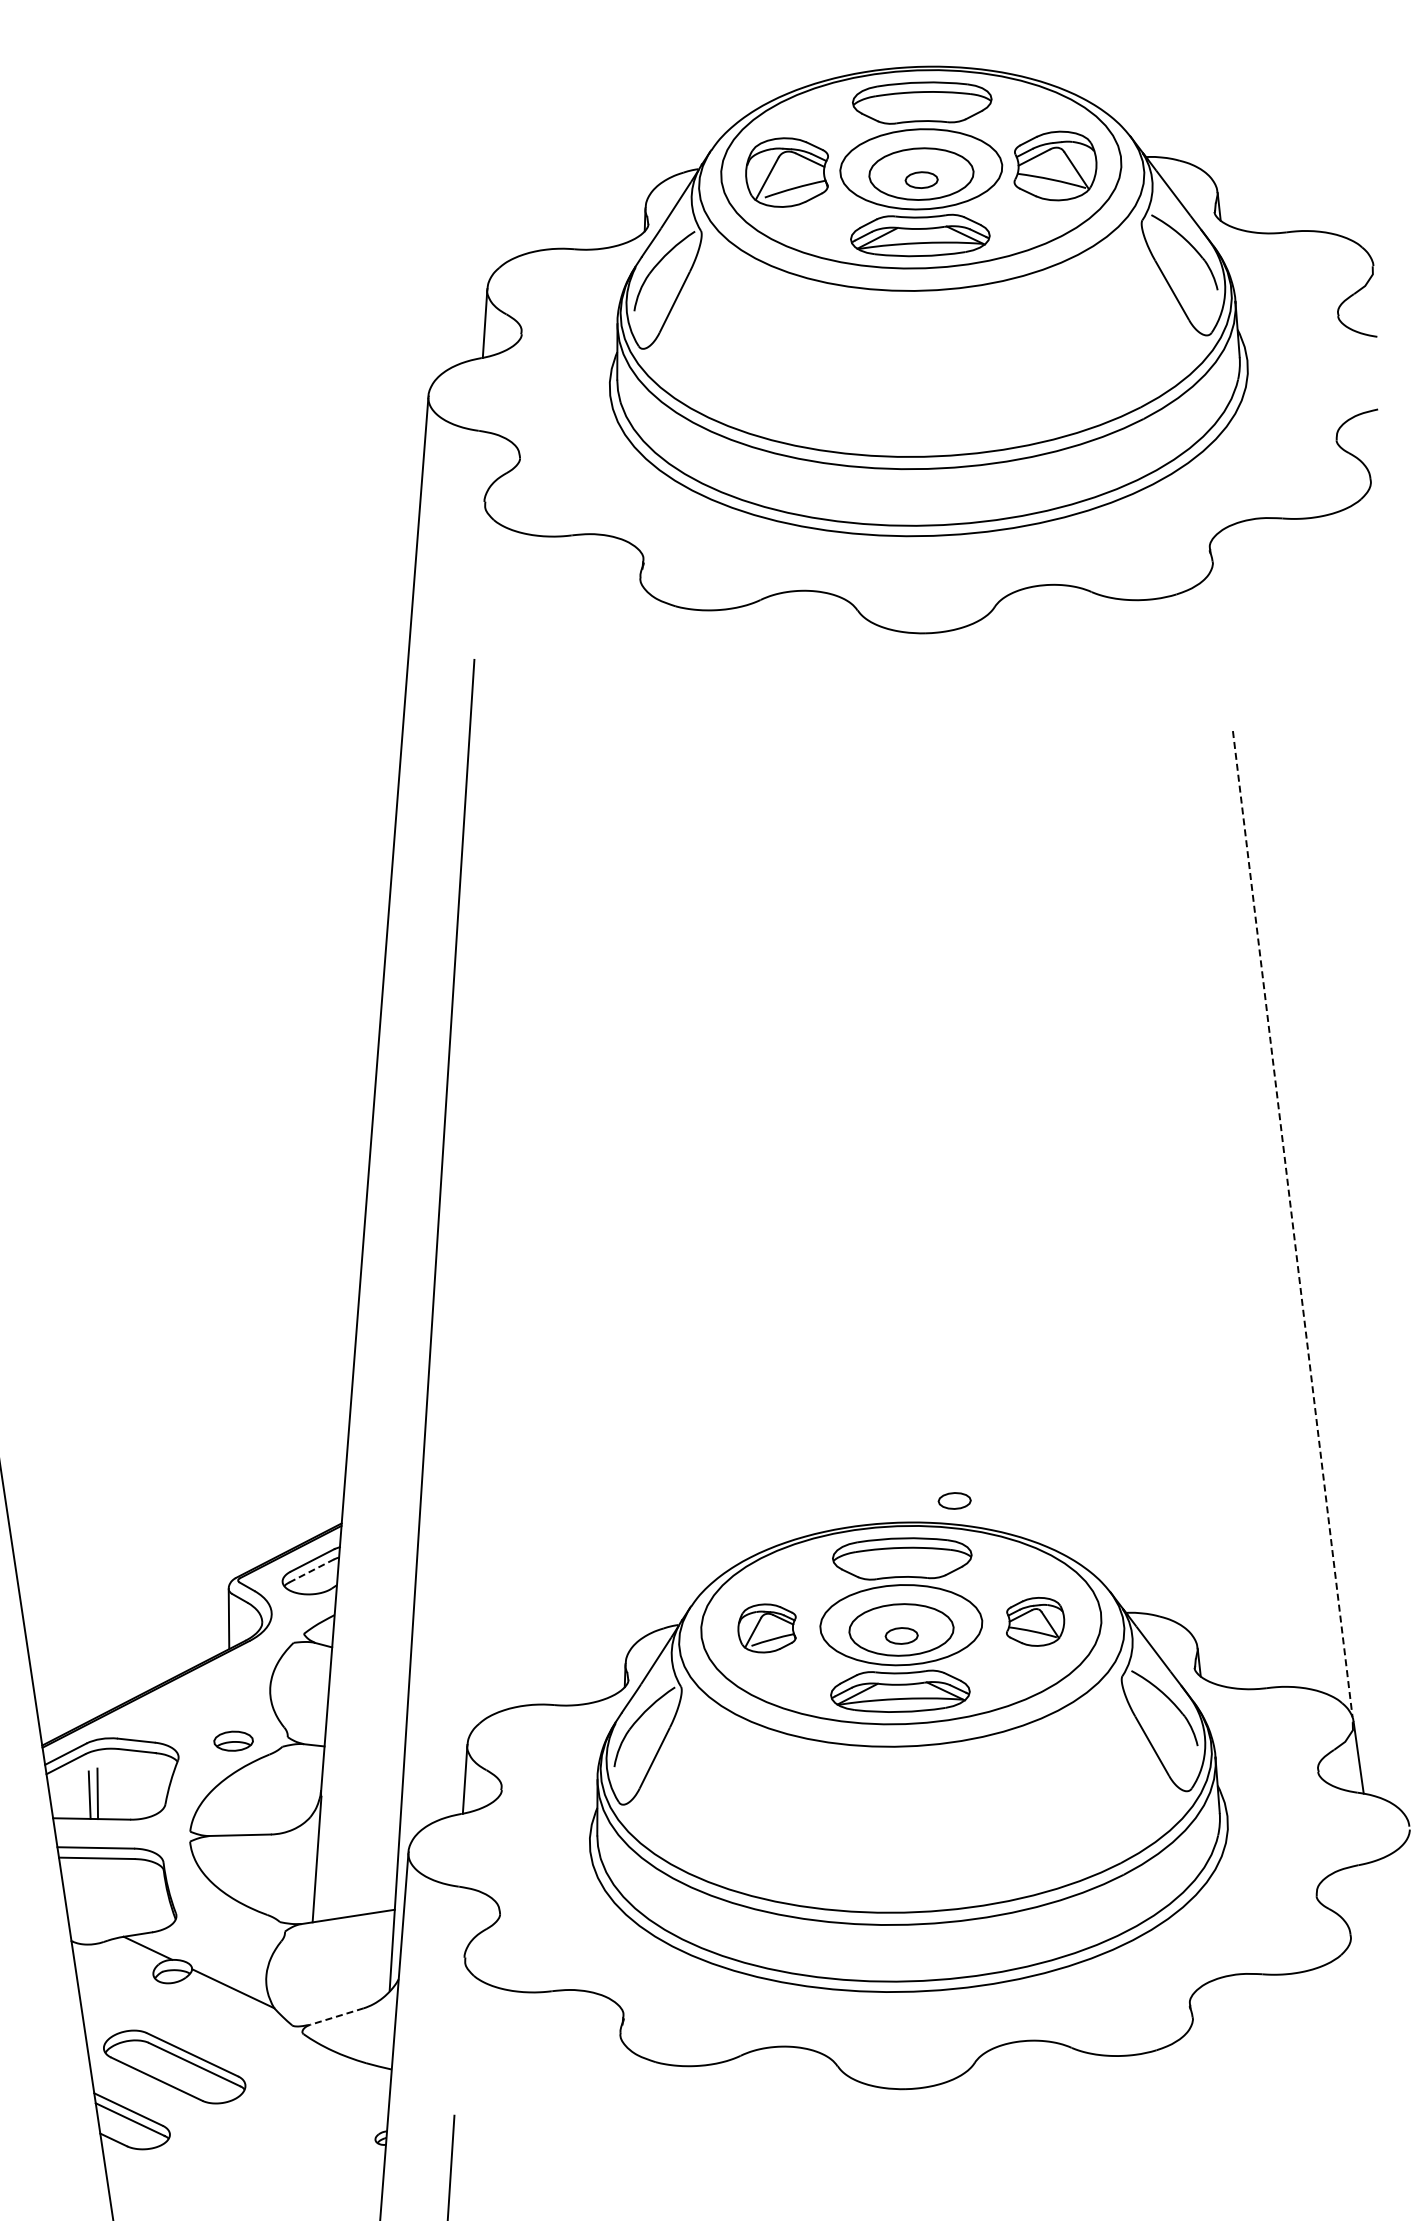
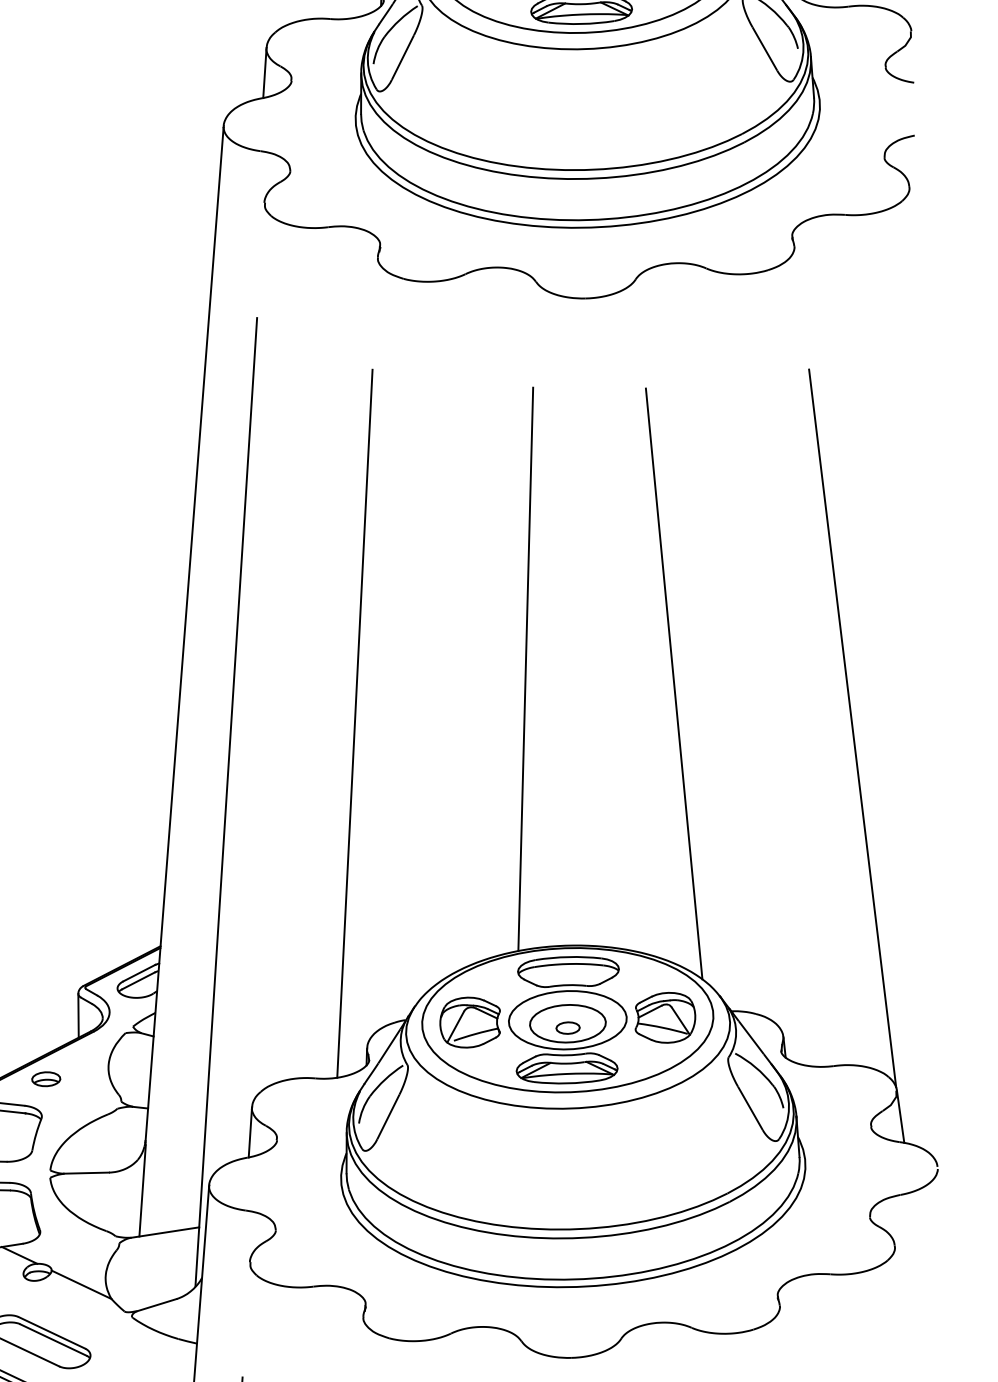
line: (843, 1142) -> (525, 669), added
line: (1047, 1162) -> (674, 683), added
line: (608, 1217) -> (354, 723), added
line: (1292, 1224) -> (852, 728), dashed -> solid
part: (954, 1500) -> (606, 929), removed
line: (311, 1570) -> (138, 980), dashed -> solid
part: (1035, 1621) -> (665, 1017), size x1.43
part: (766, 1628) -> (469, 1022), size x1.43
part: (233, 1740) -> (46, 1078), moved
line: (337, 2016) -> (157, 1305), dashed -> solid

